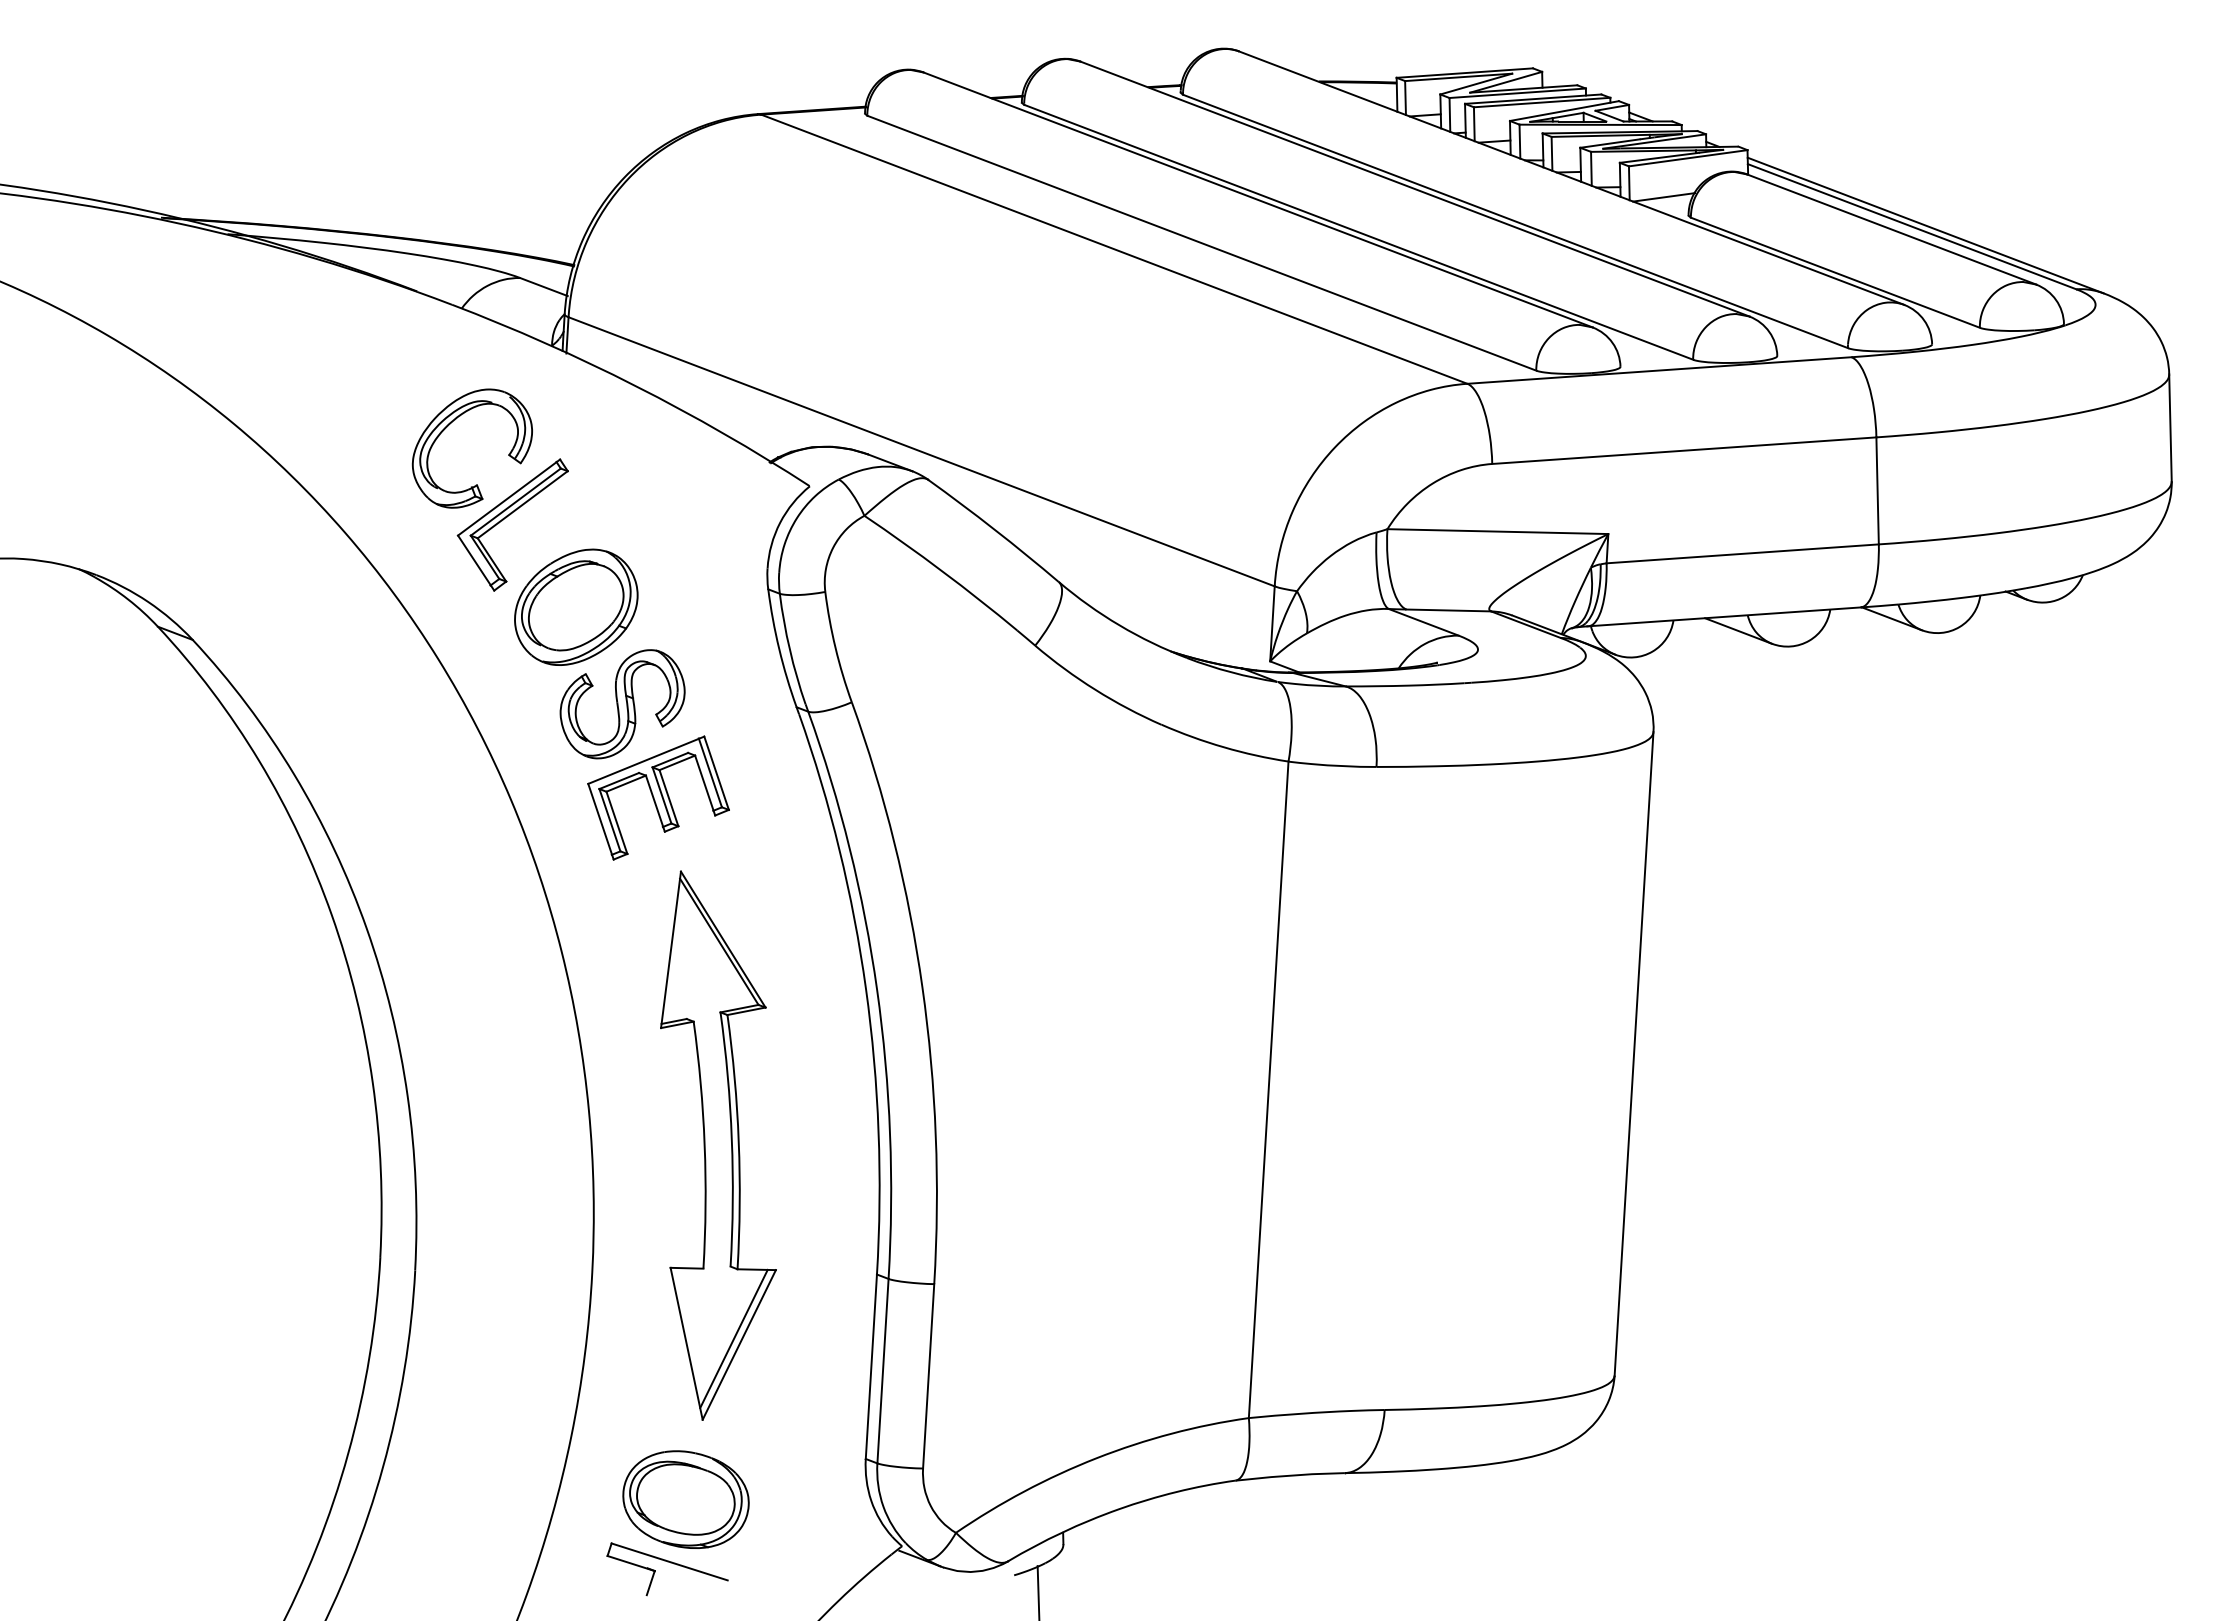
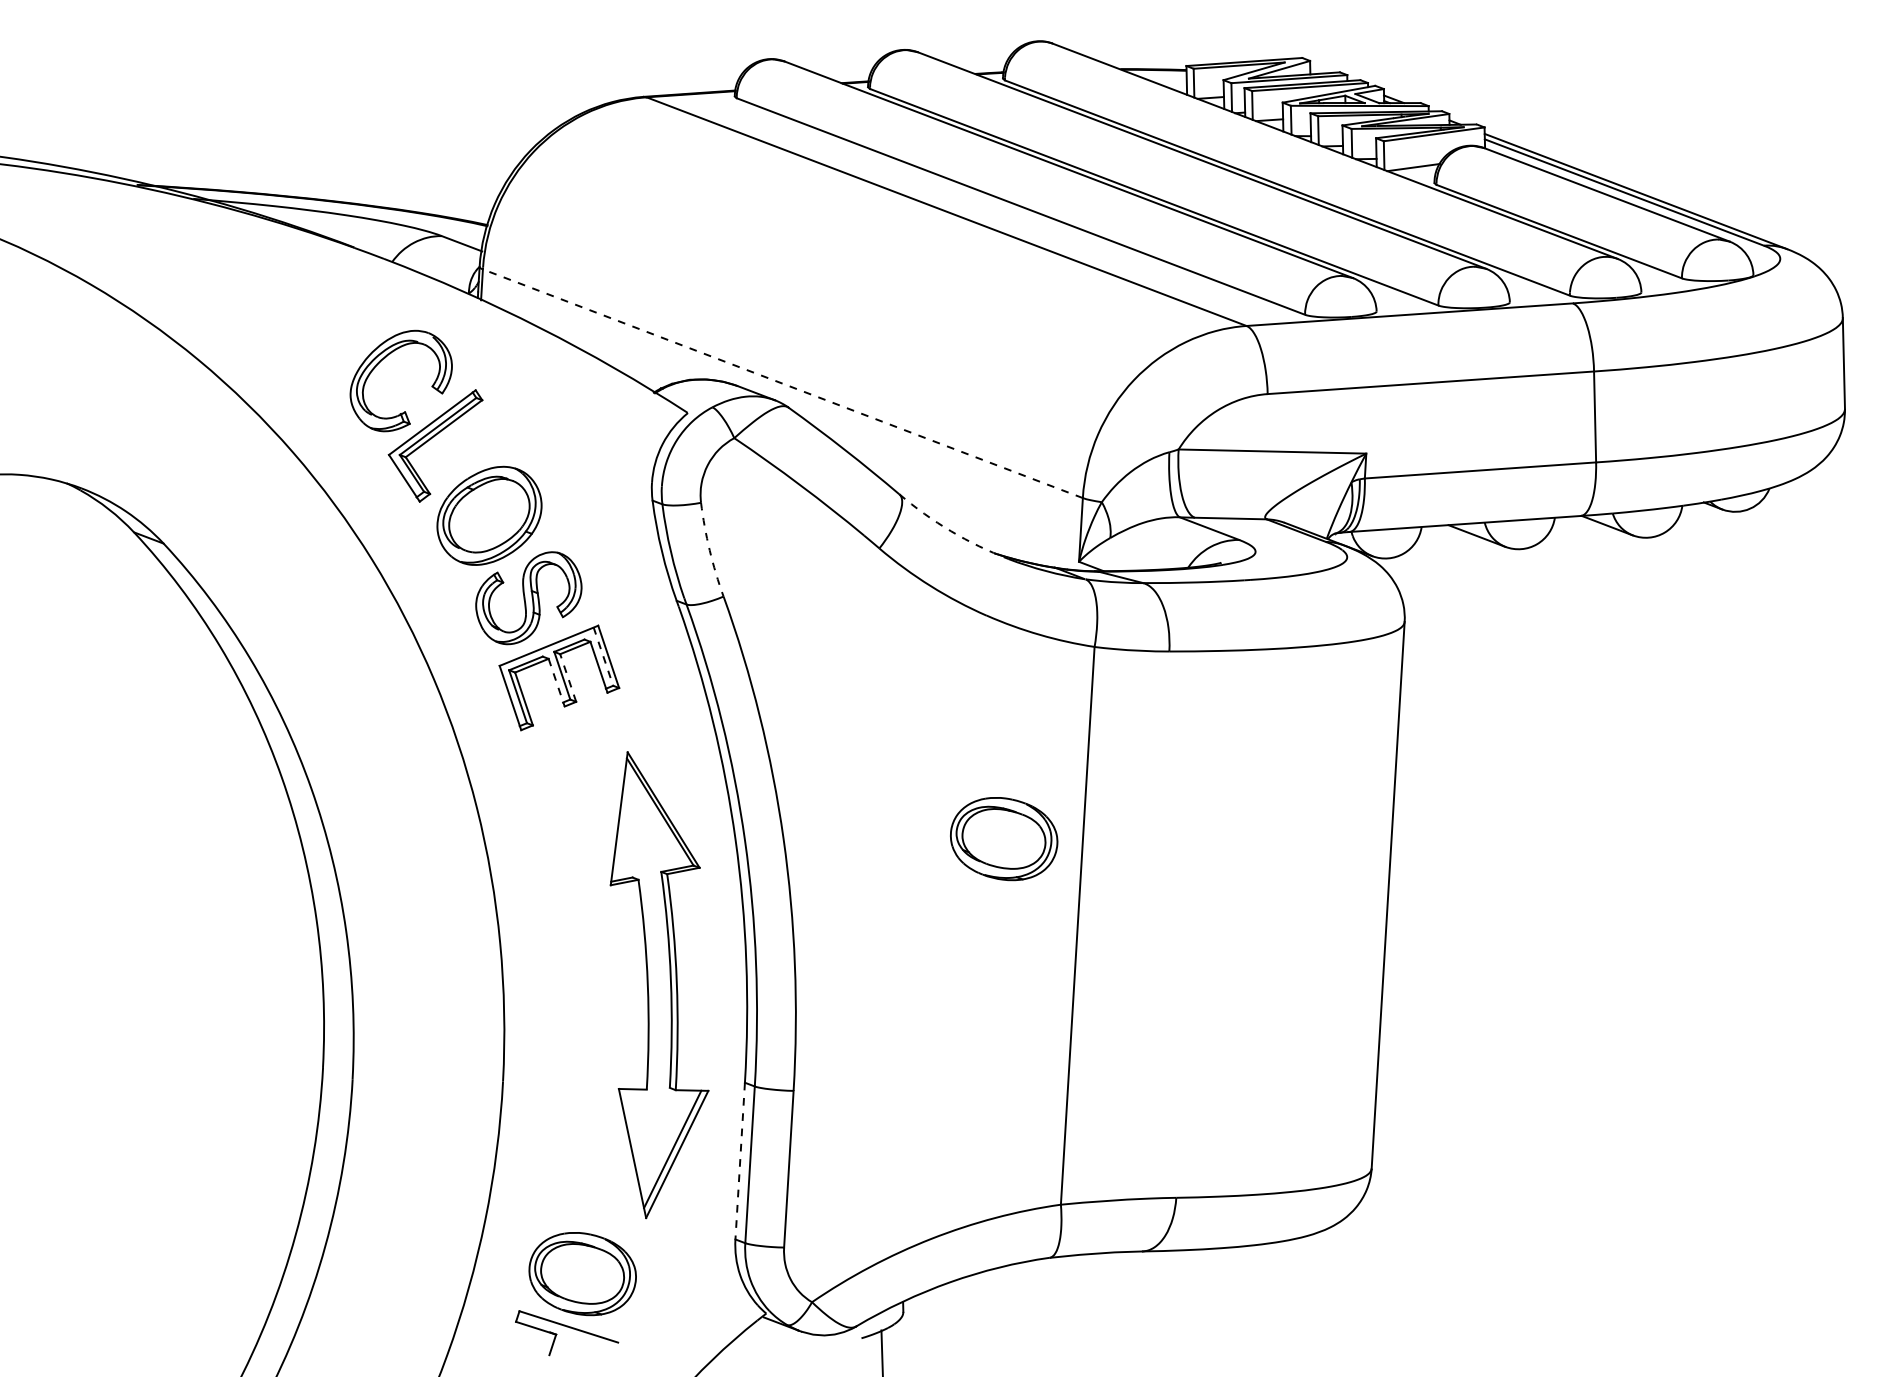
line: (921, 451) -> (782, 383), solid -> dashed
arc: (1119, 625) -> (951, 531), solid -> dashed
arc: (835, 647) -> (709, 550), solid -> dashed
line: (710, 773) -> (603, 657), solid -> dashed
line: (668, 798) -> (567, 678), solid -> dashed
line: (655, 803) -> (556, 682), solid -> dashed
part: (1181, 987) -> (1003, 838), added
part: (718, 1145) -> (659, 985), moved
line: (871, 1367) -> (740, 1161), solid -> dashed

